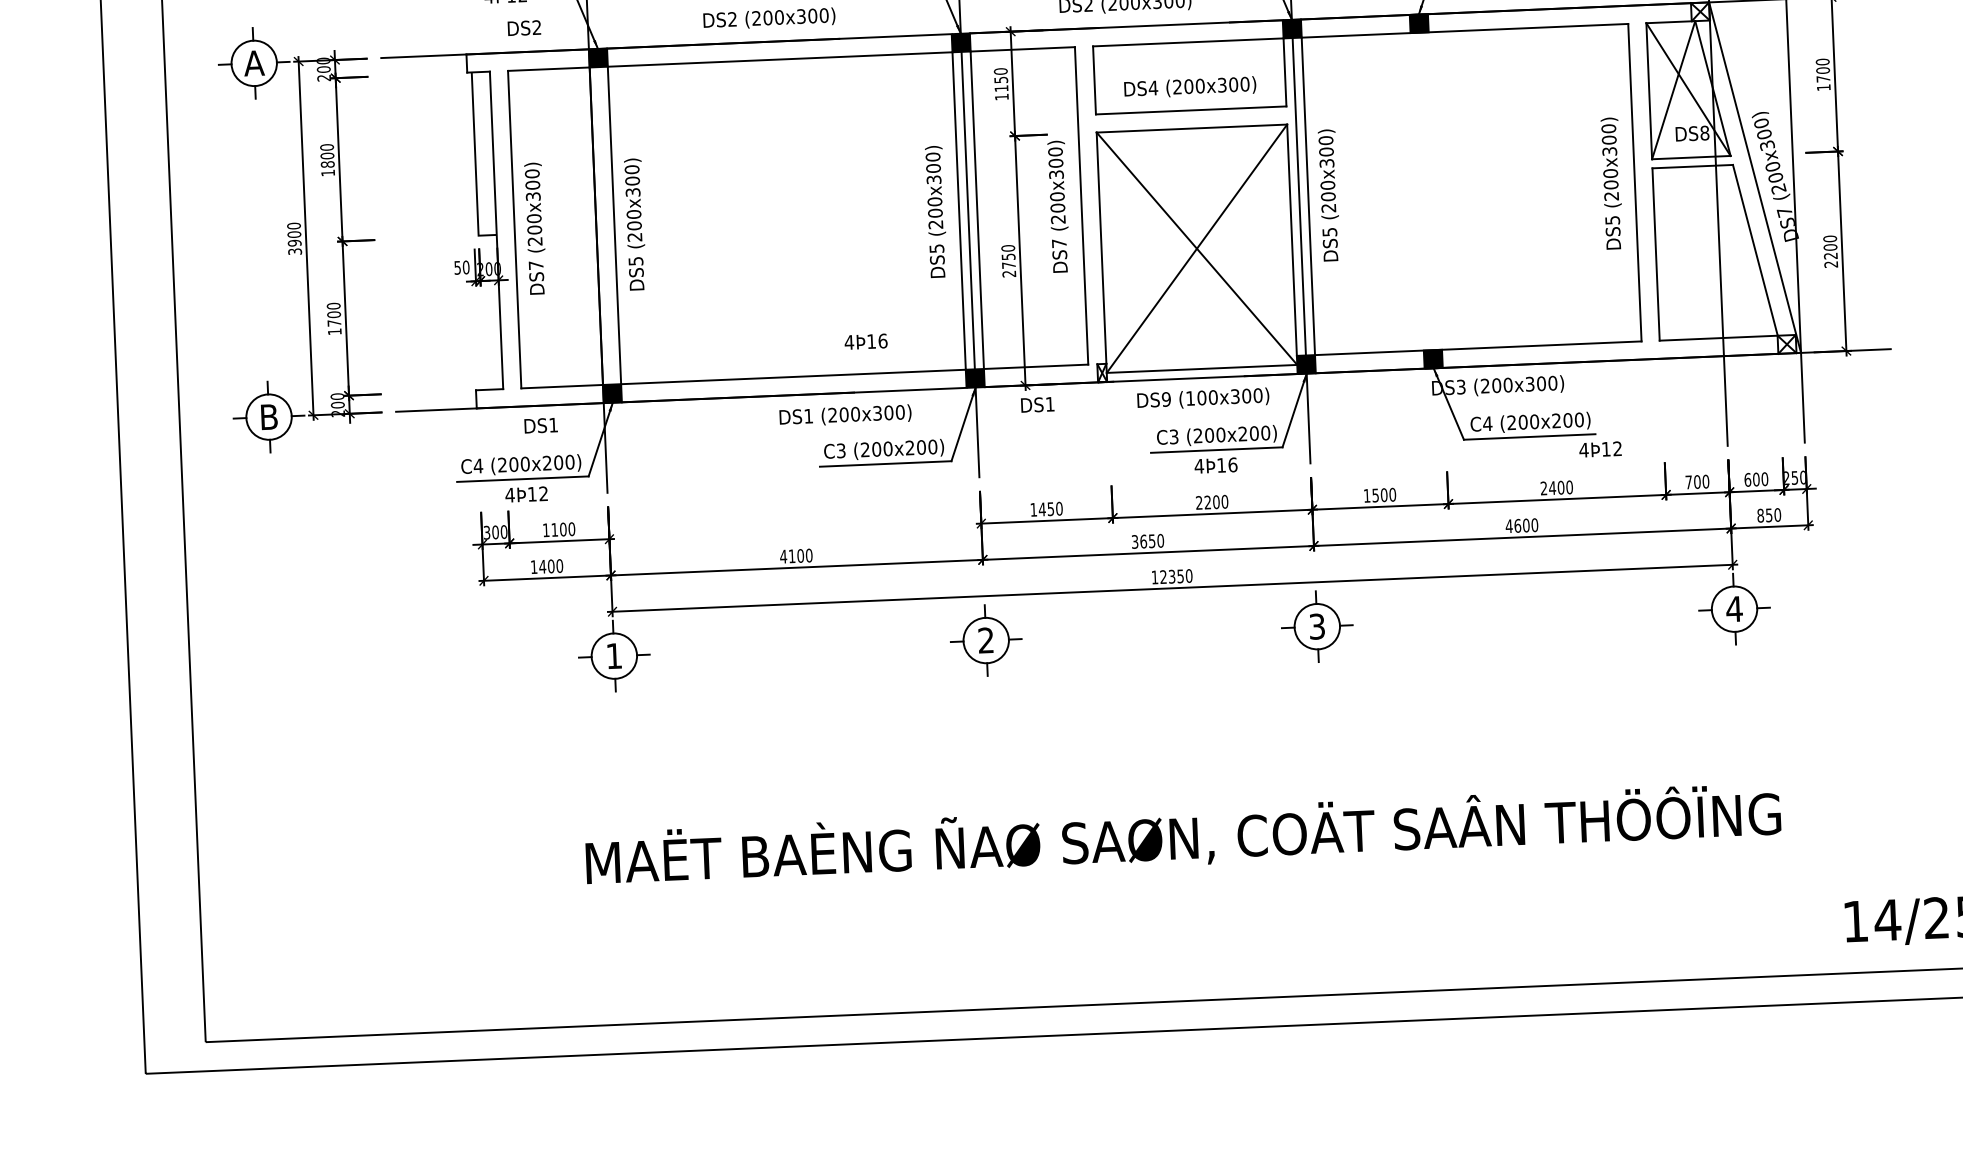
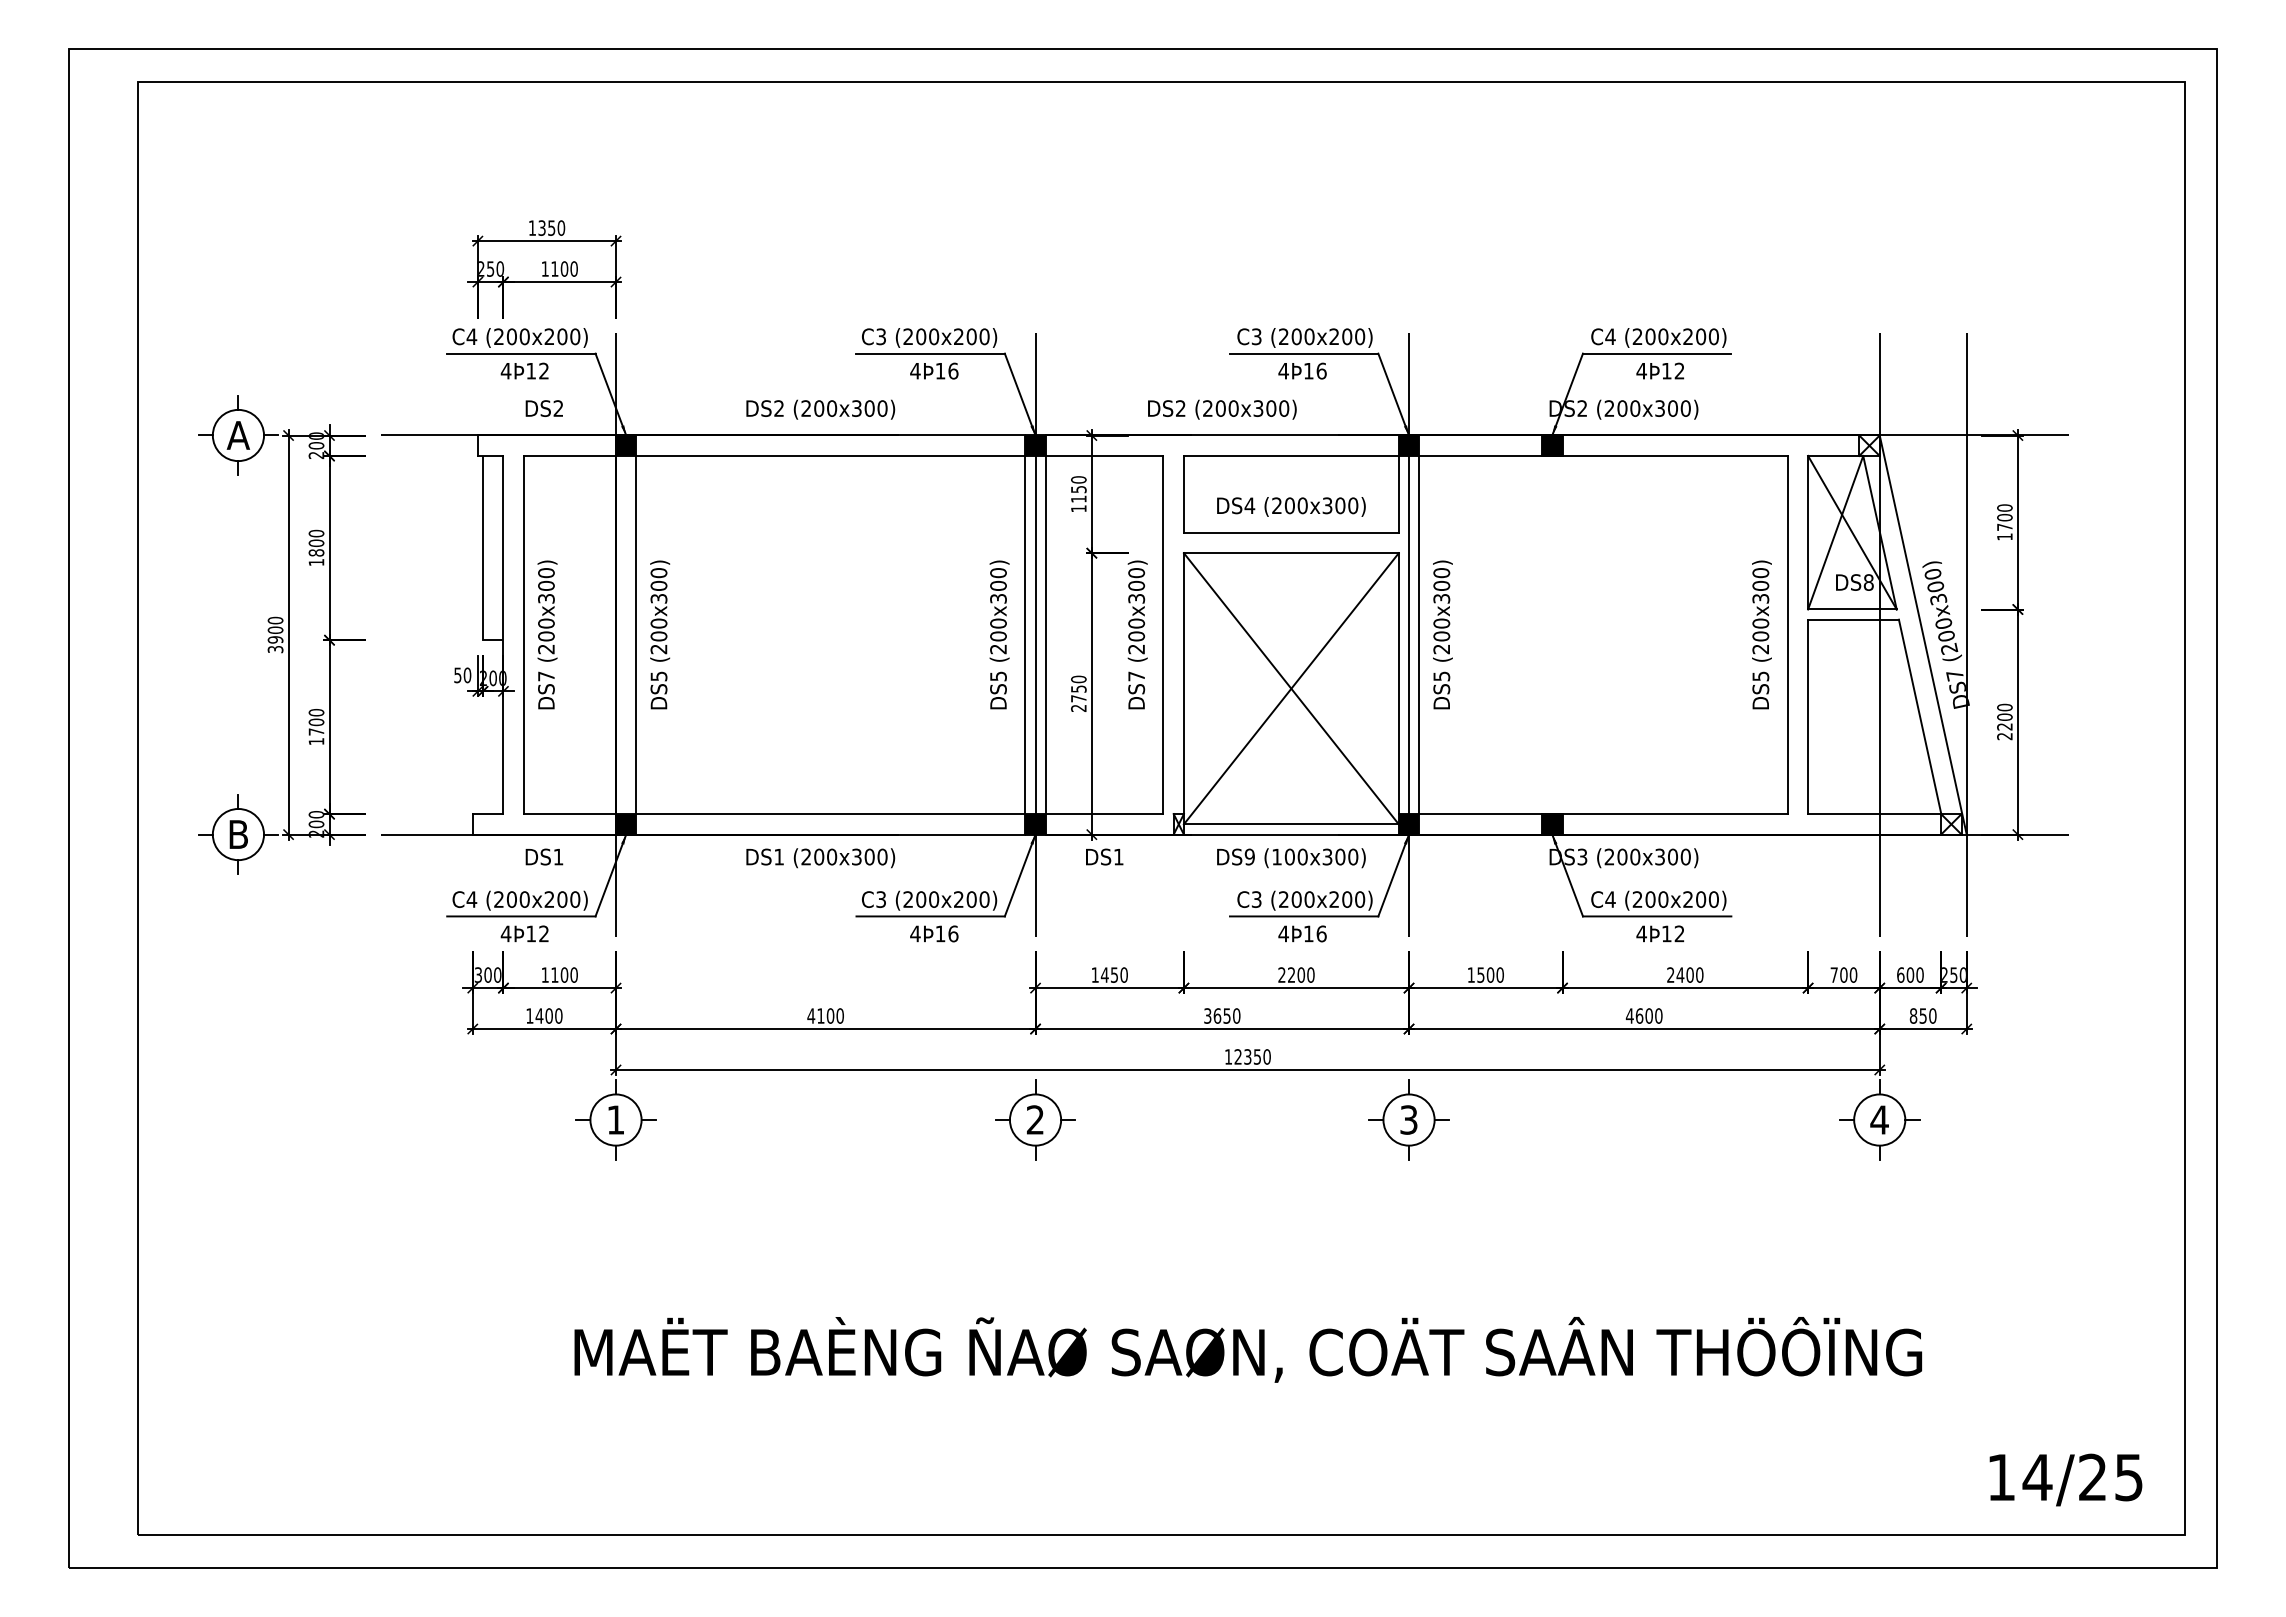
text: (866, 341) -> (934, 933), moved
text: (845, 415) -> (820, 858), moved
text: (1600, 449) -> (1660, 933), moved

